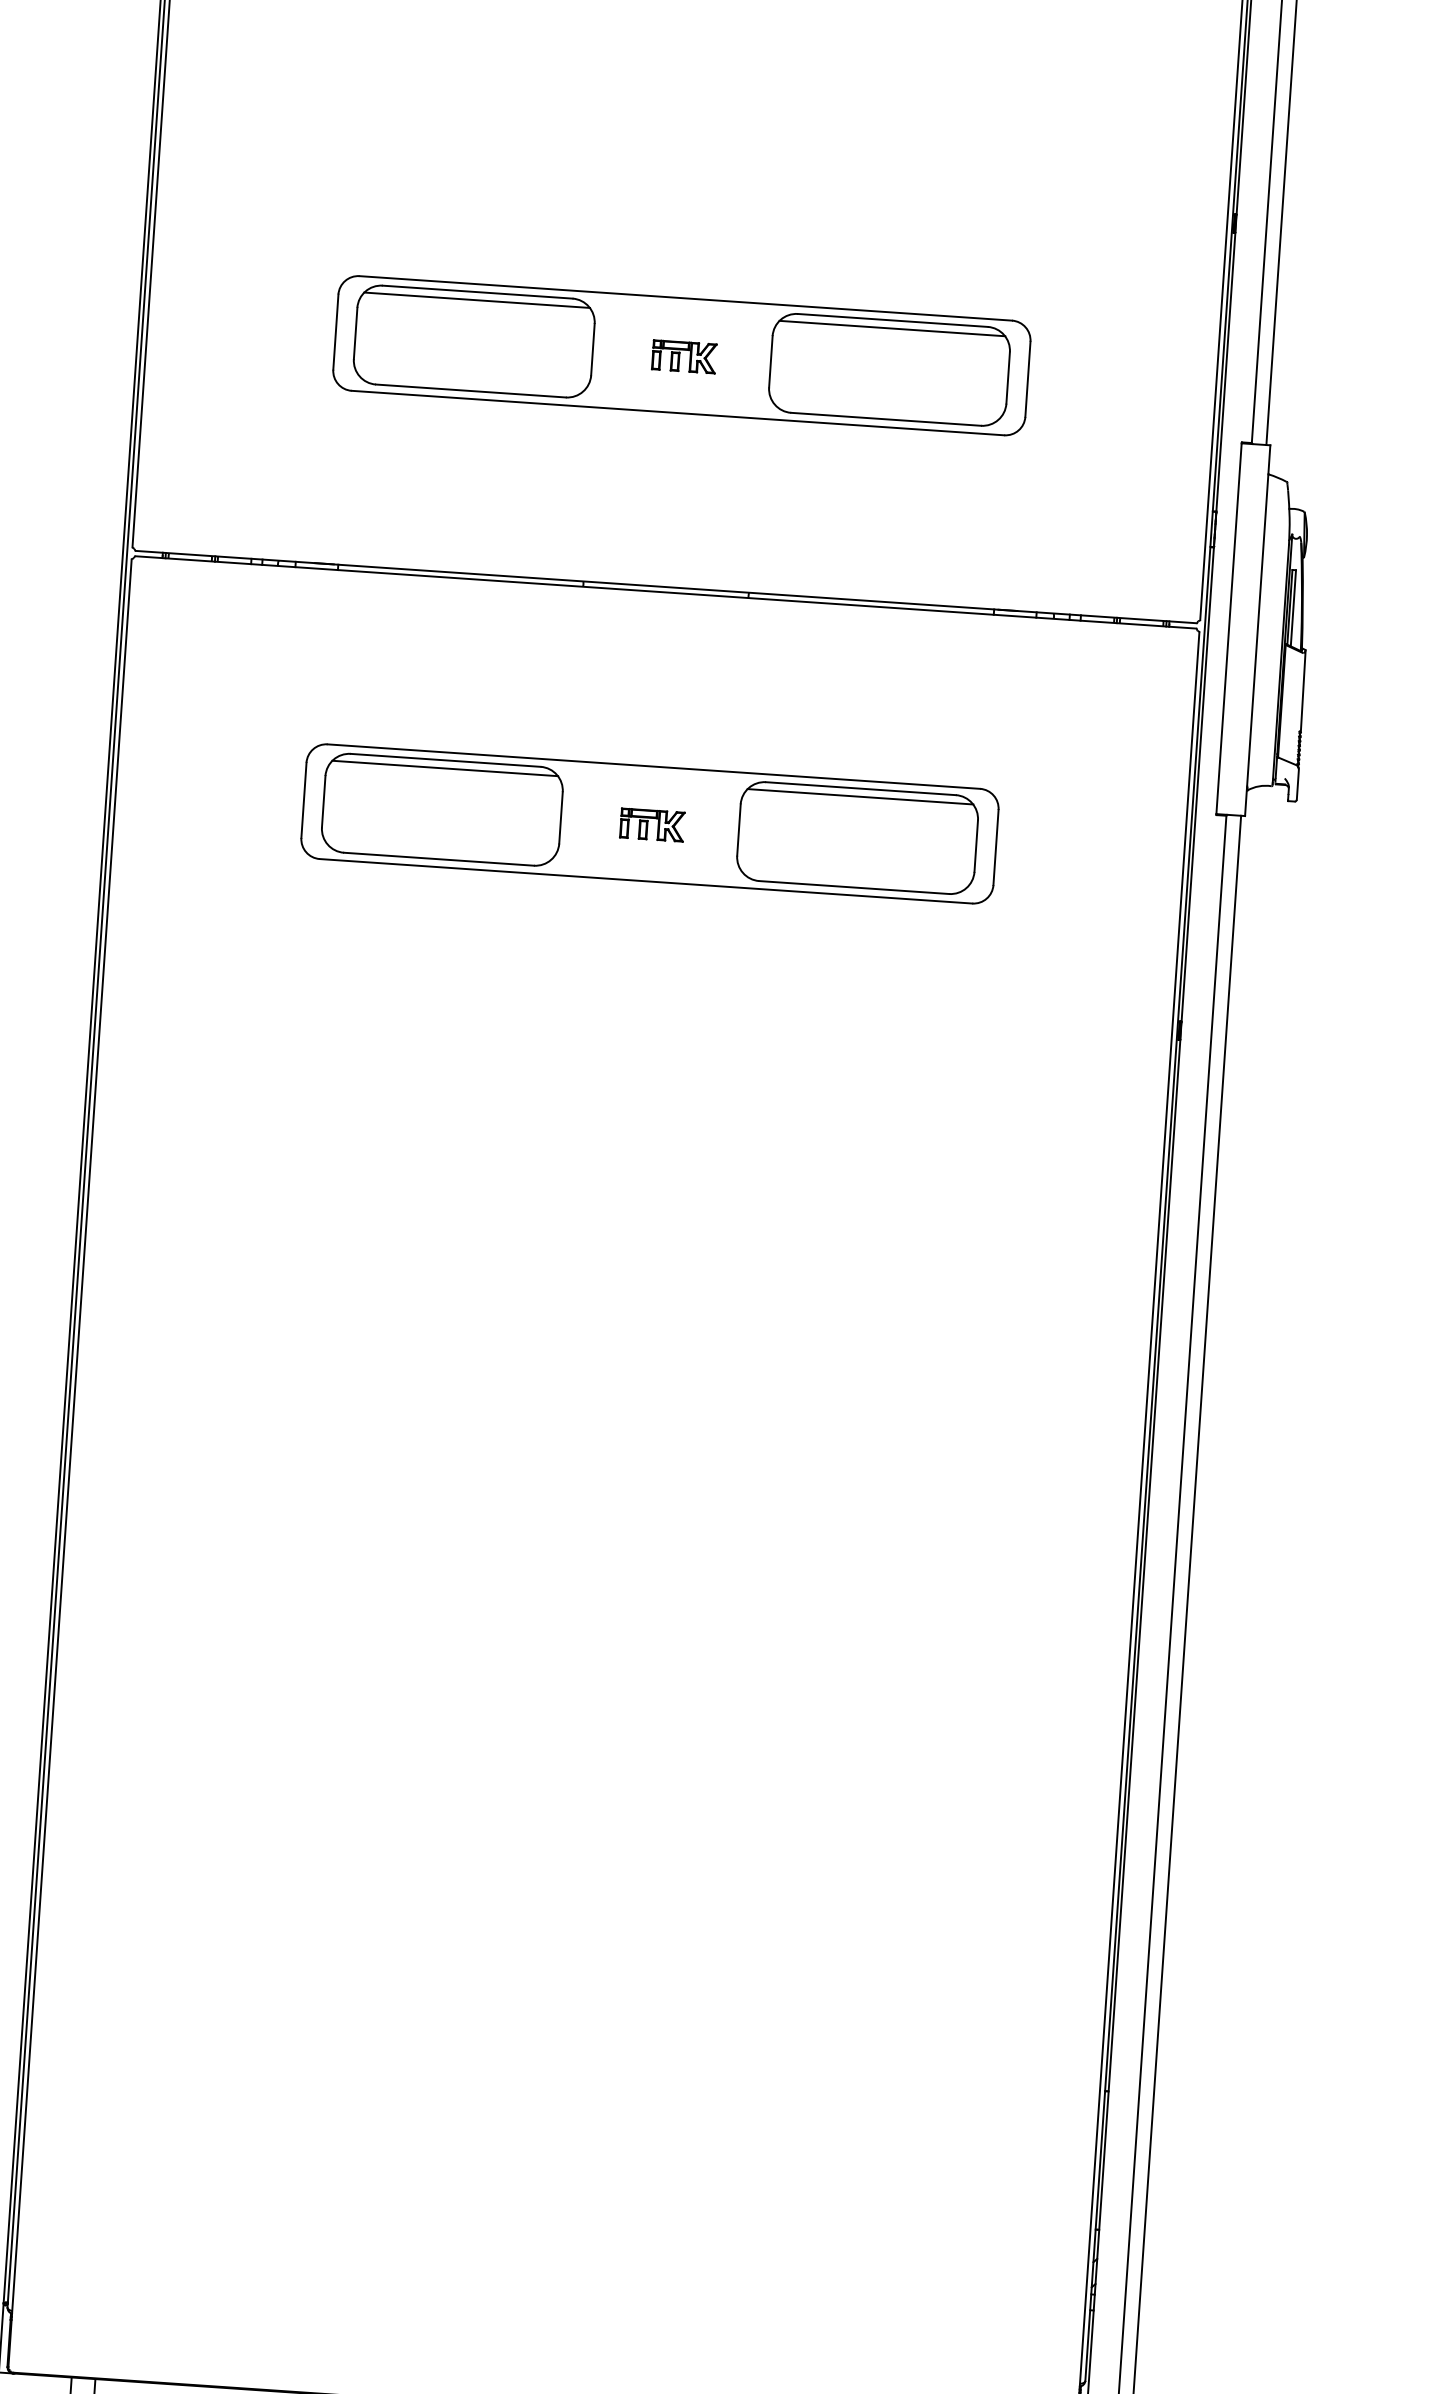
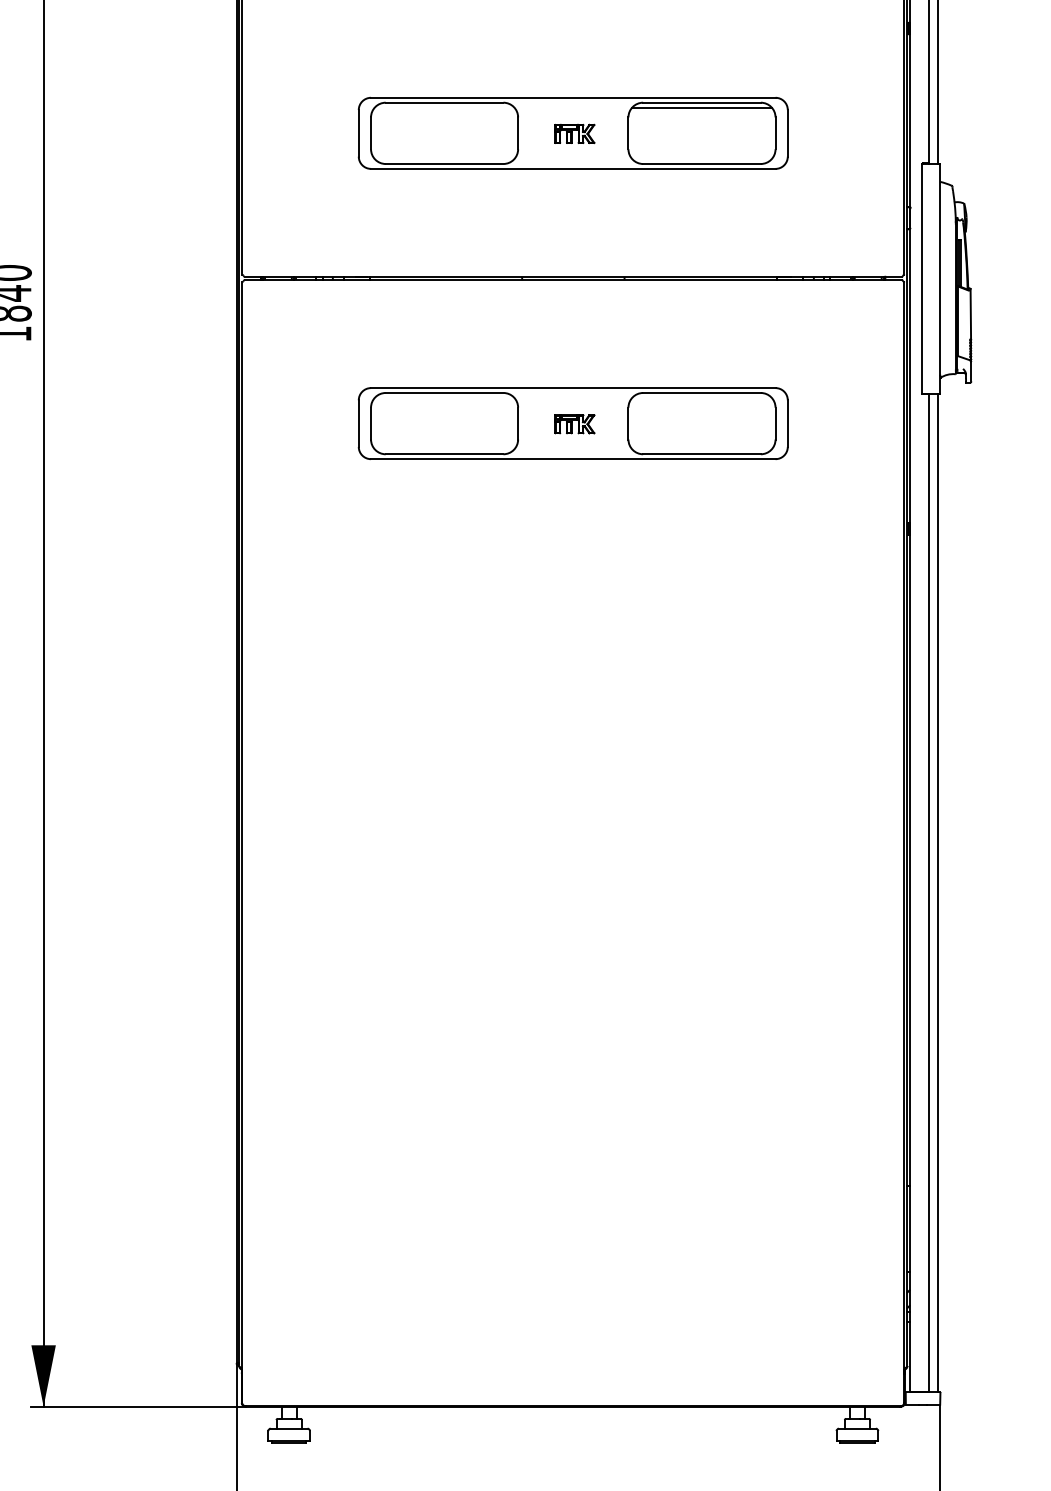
line: (476, 299) -> (444, 107), removed
line: (444, 769) -> (444, 398), removed
line: (861, 797) -> (702, 398), removed

